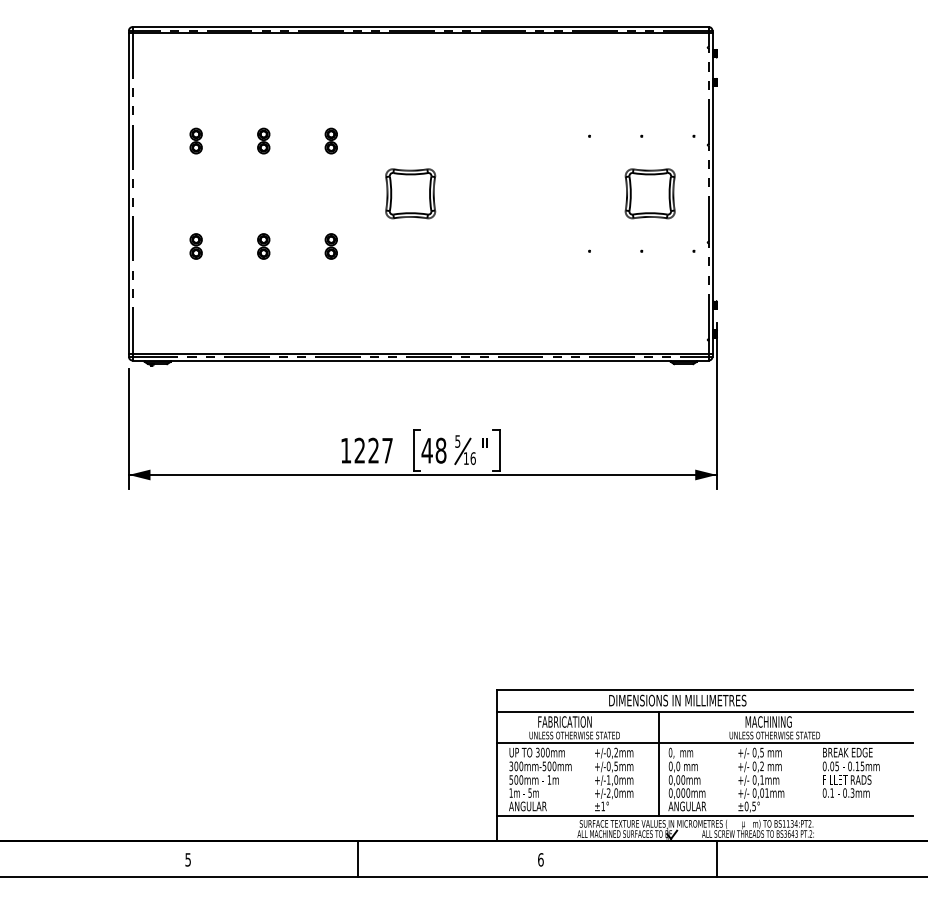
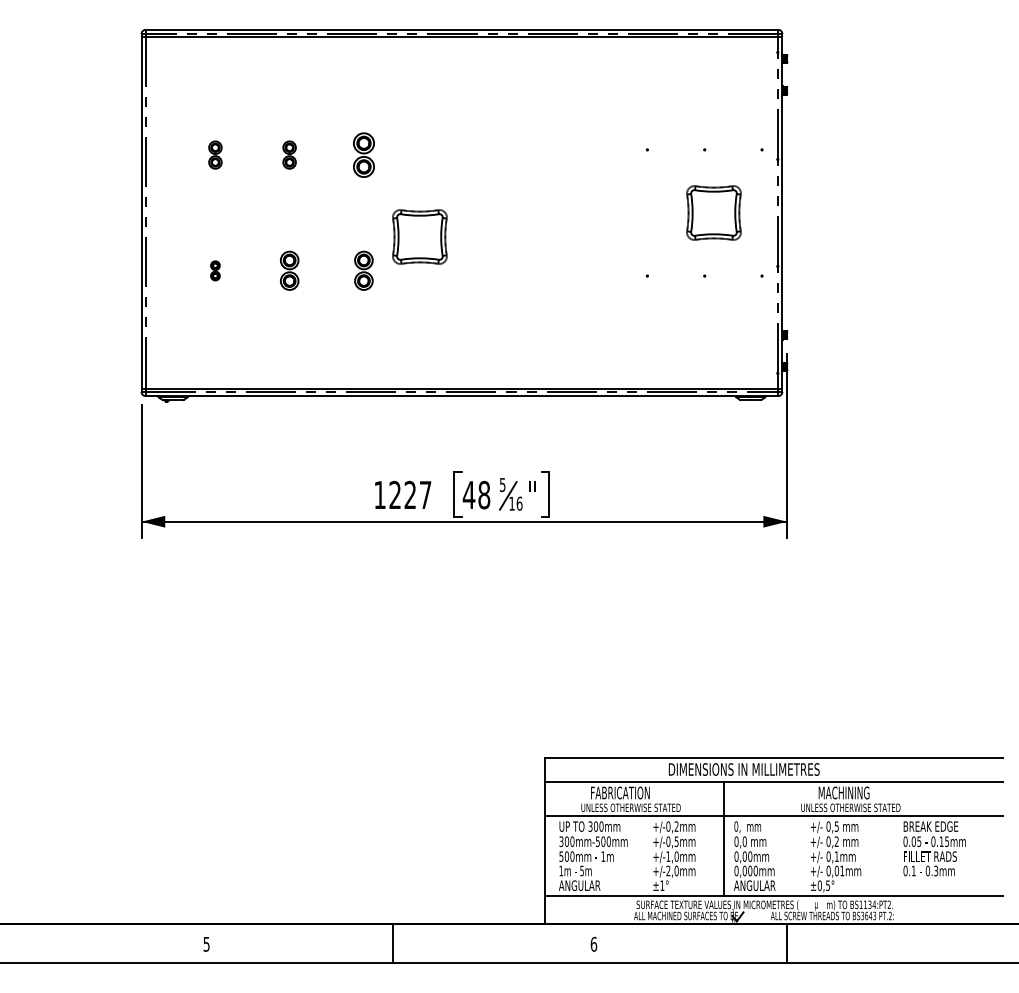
part: (331, 140) -> (363, 154), size x1.6
part: (410, 193) -> (419, 236), moved
part: (196, 246) -> (215, 270), size x0.7
part: (263, 246) -> (289, 270), size x1.4
part: (331, 246) -> (363, 270), size x1.4

